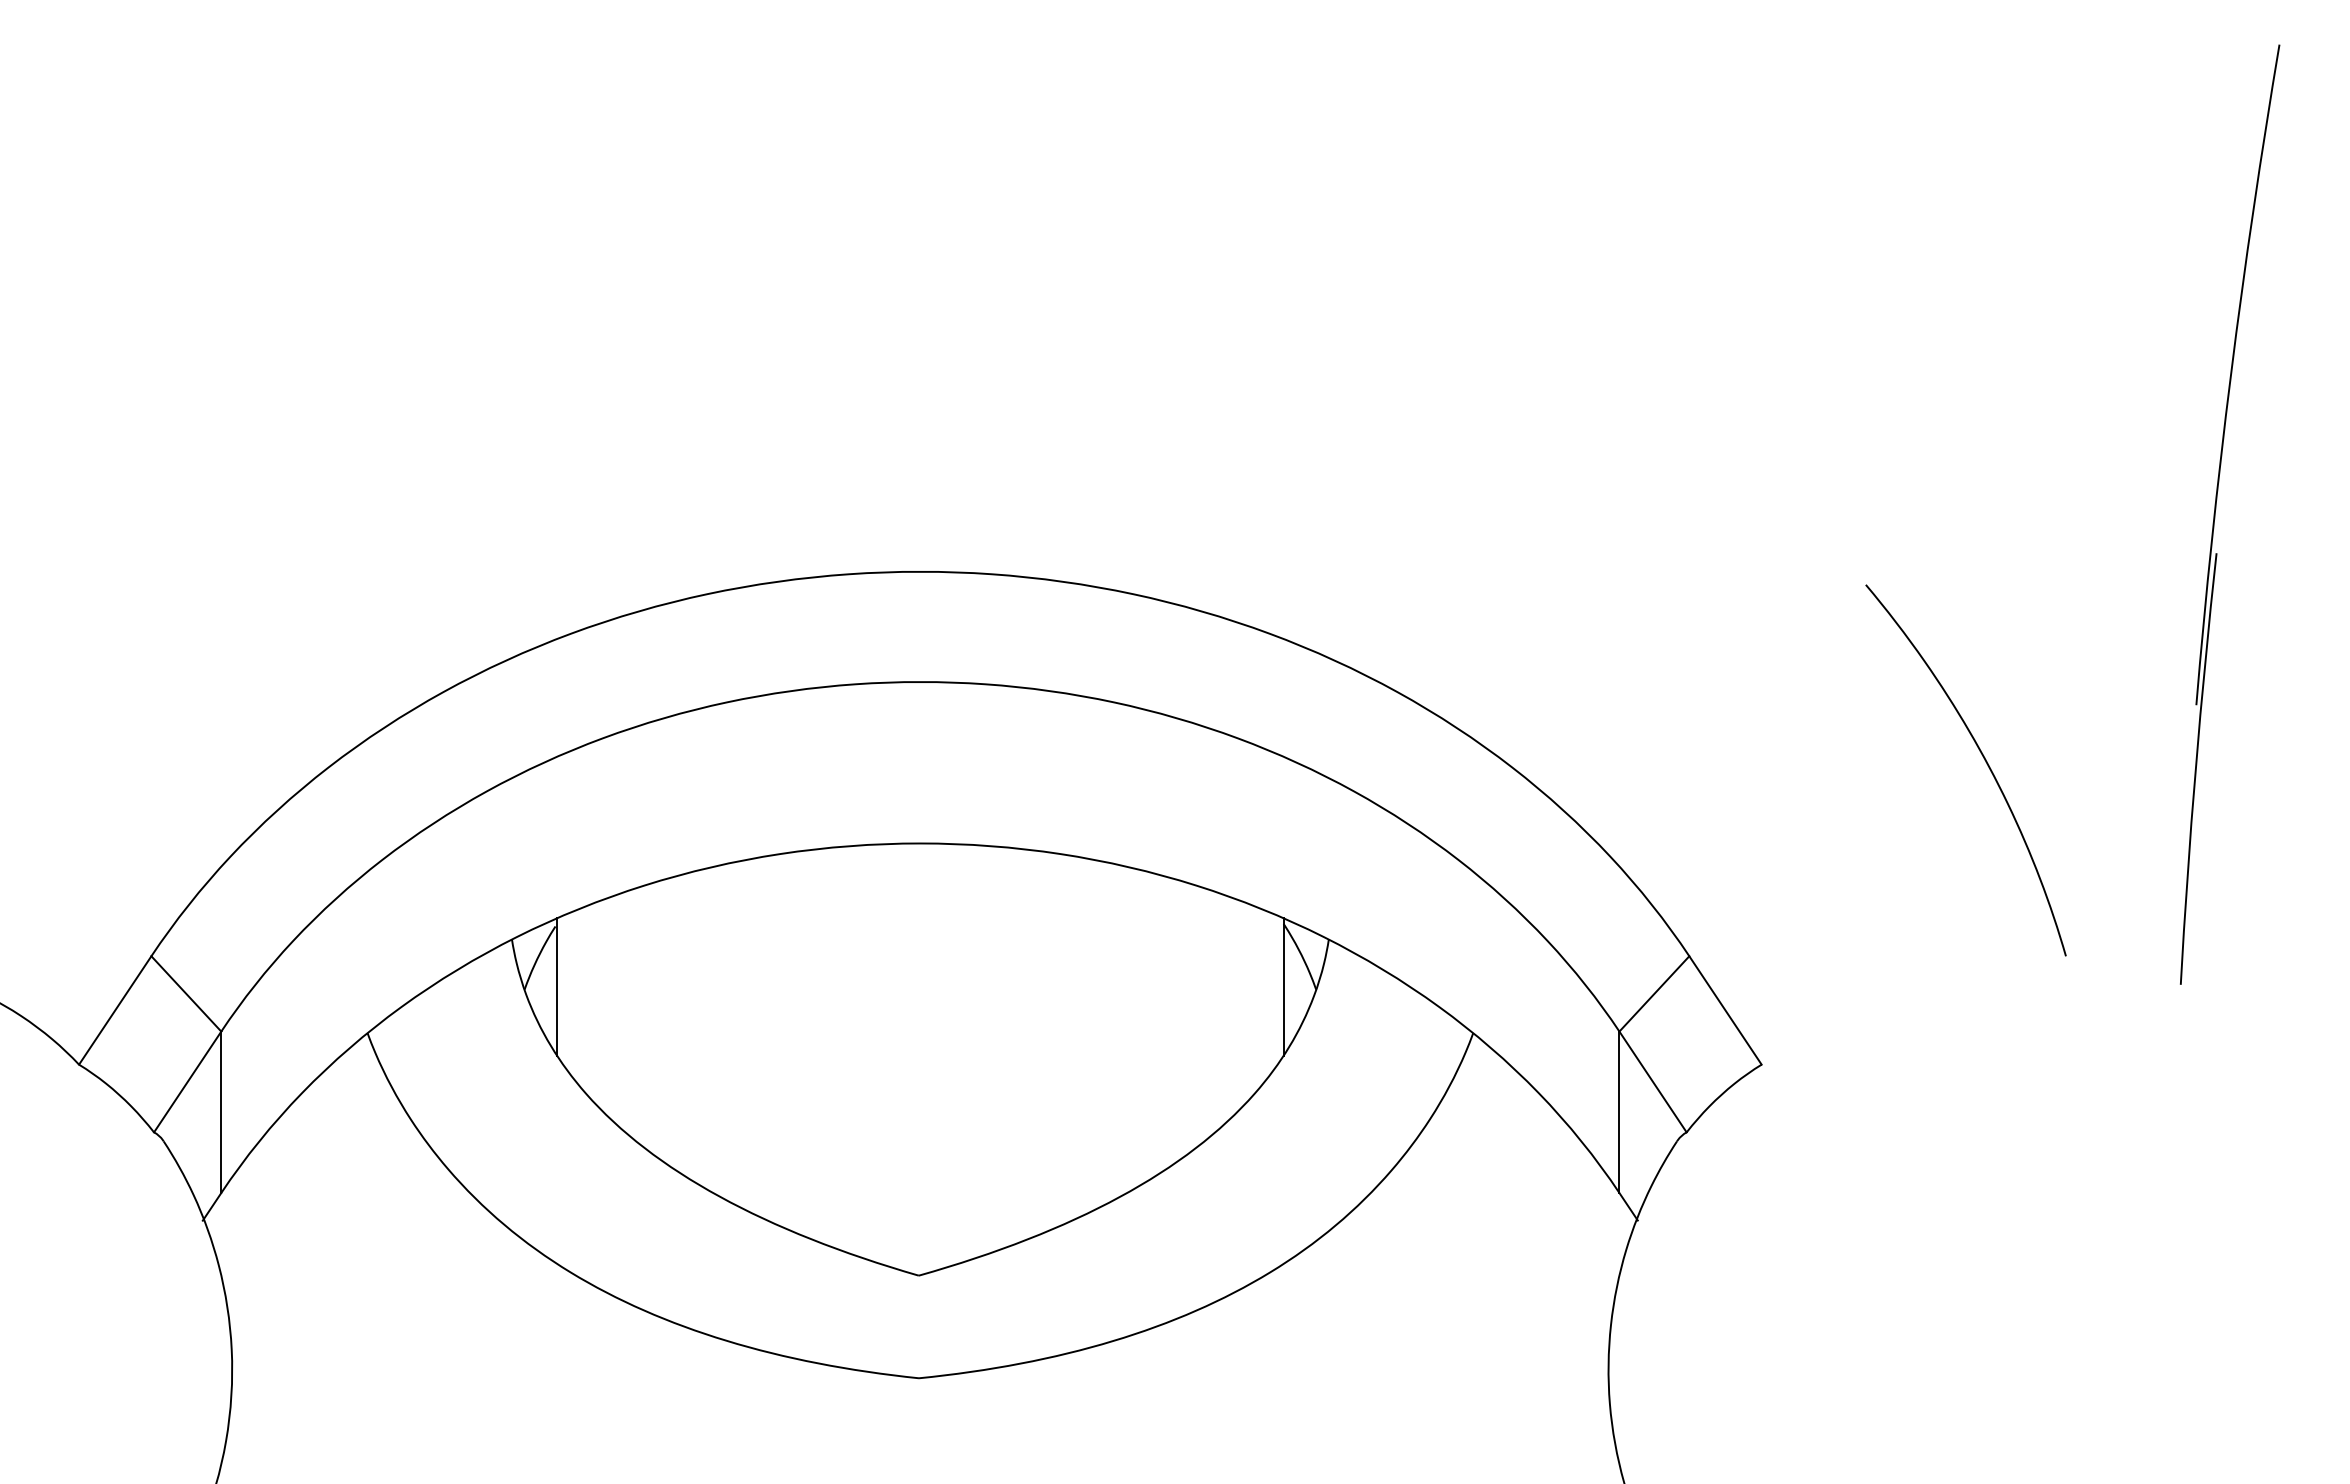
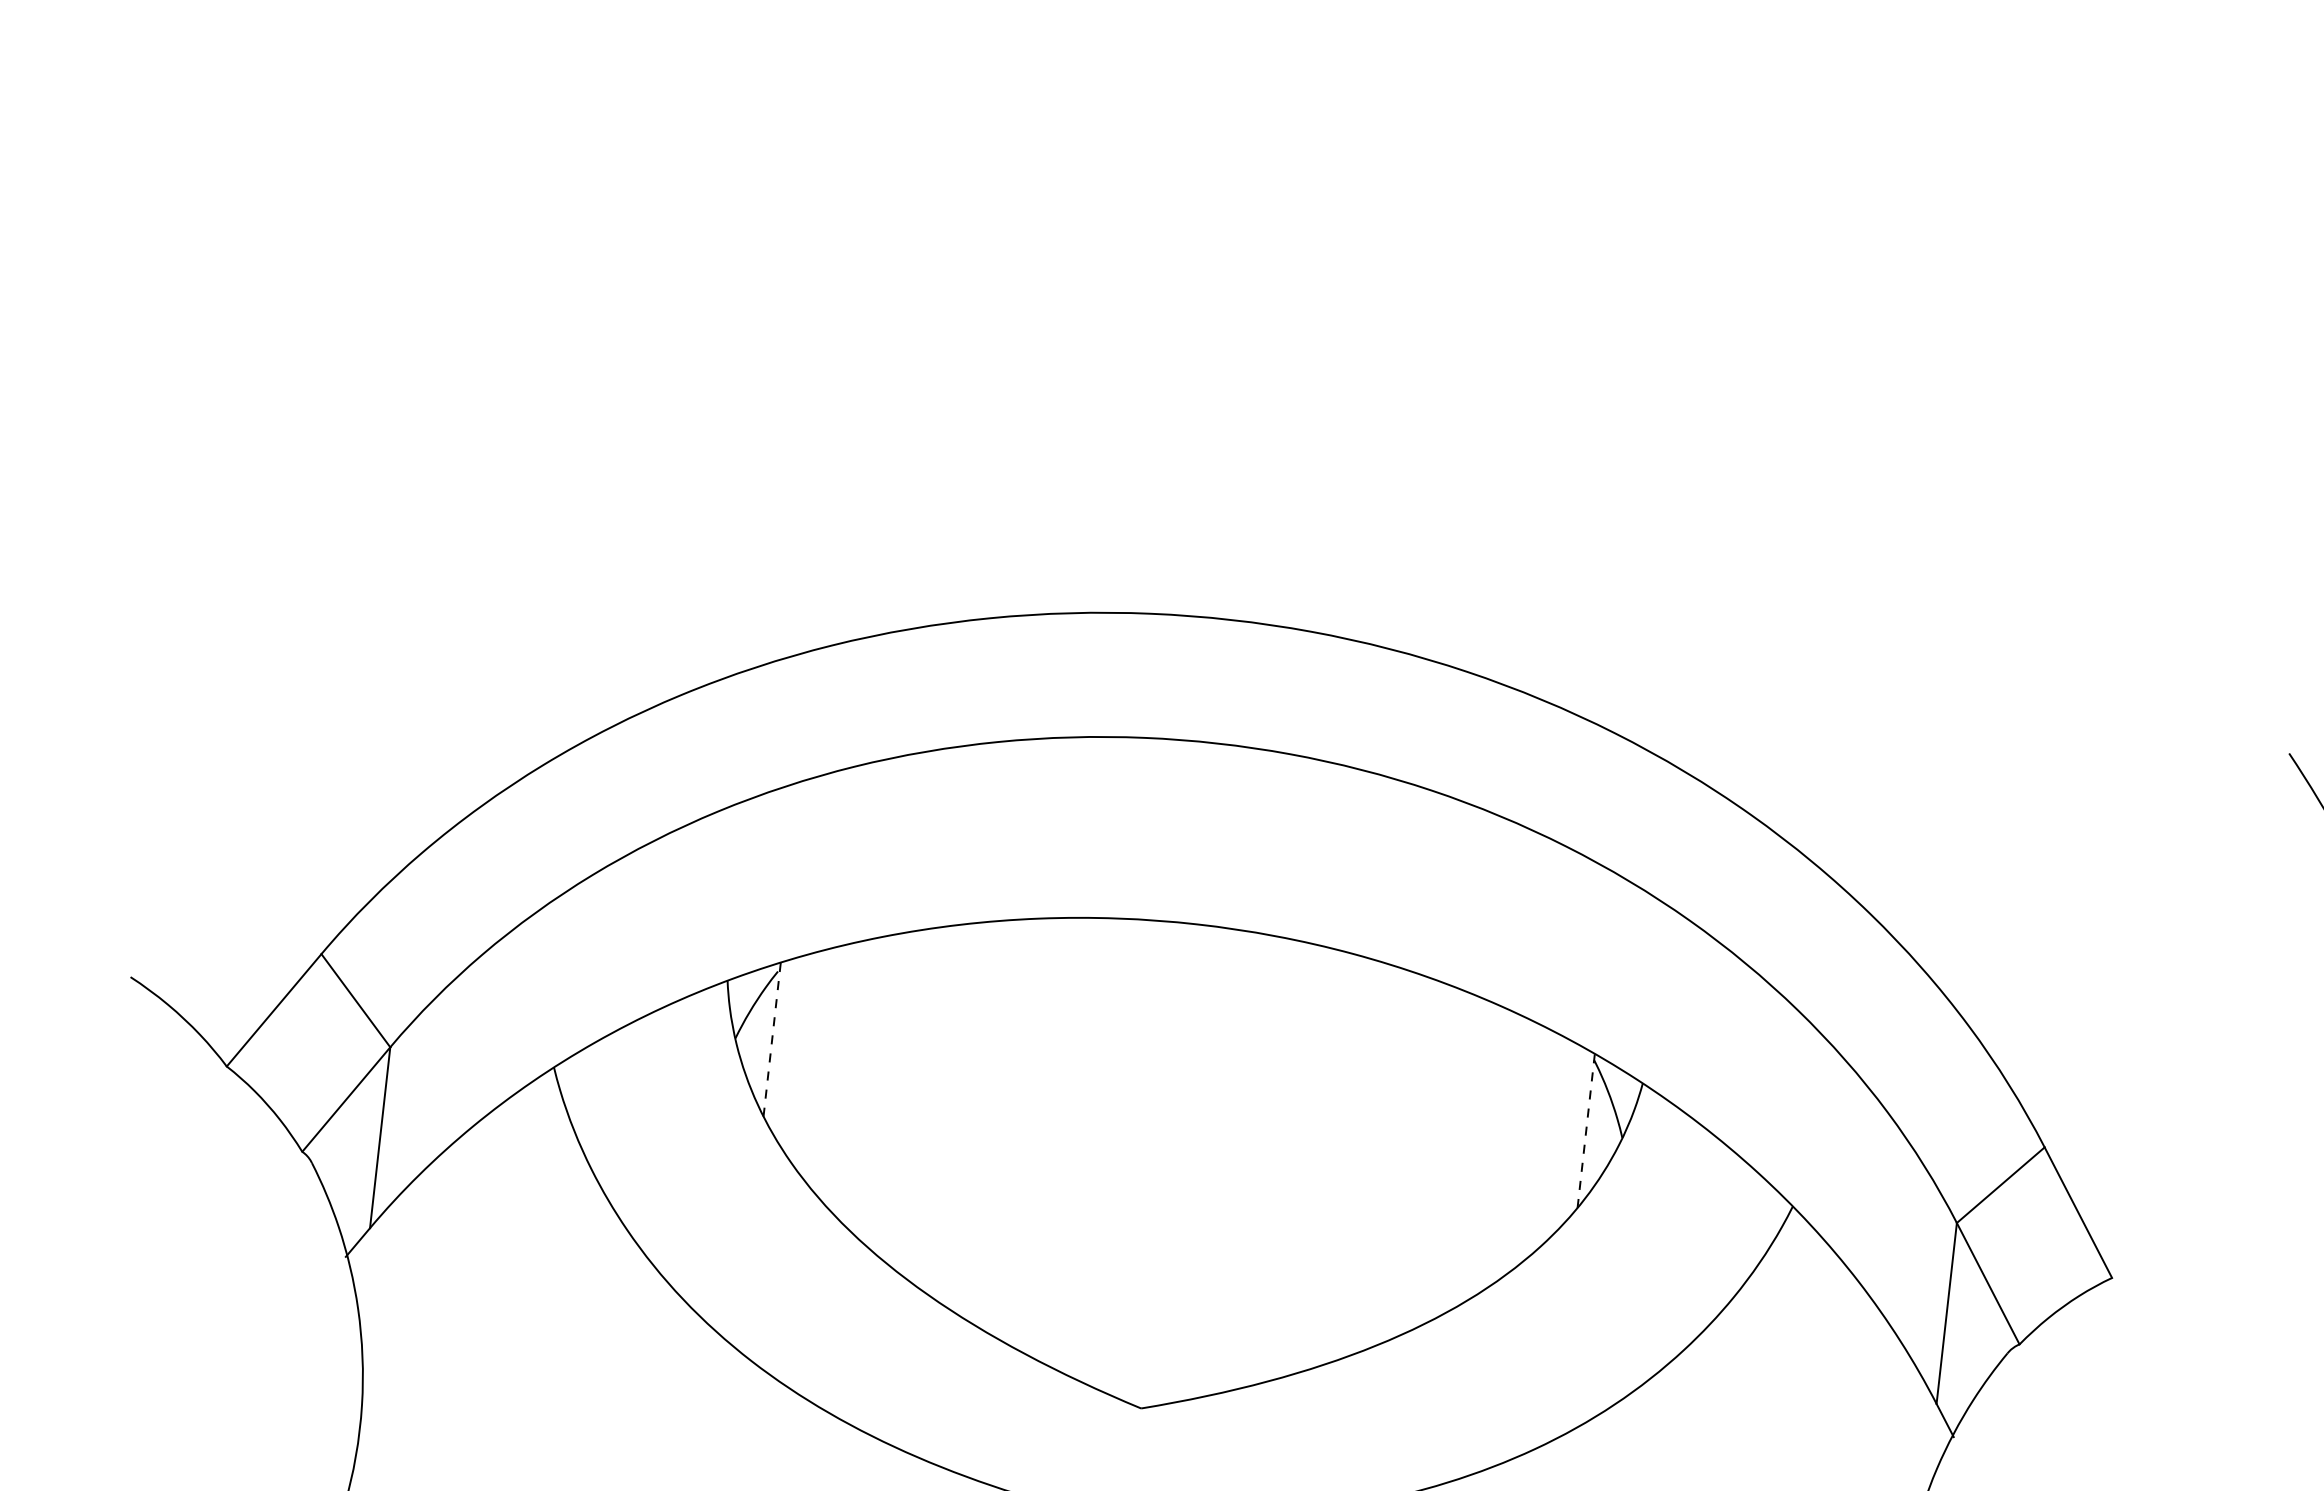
line: (557, 987) -> (772, 1040), solid -> dashed
line: (1283, 987) -> (1586, 1131), solid -> dashed

